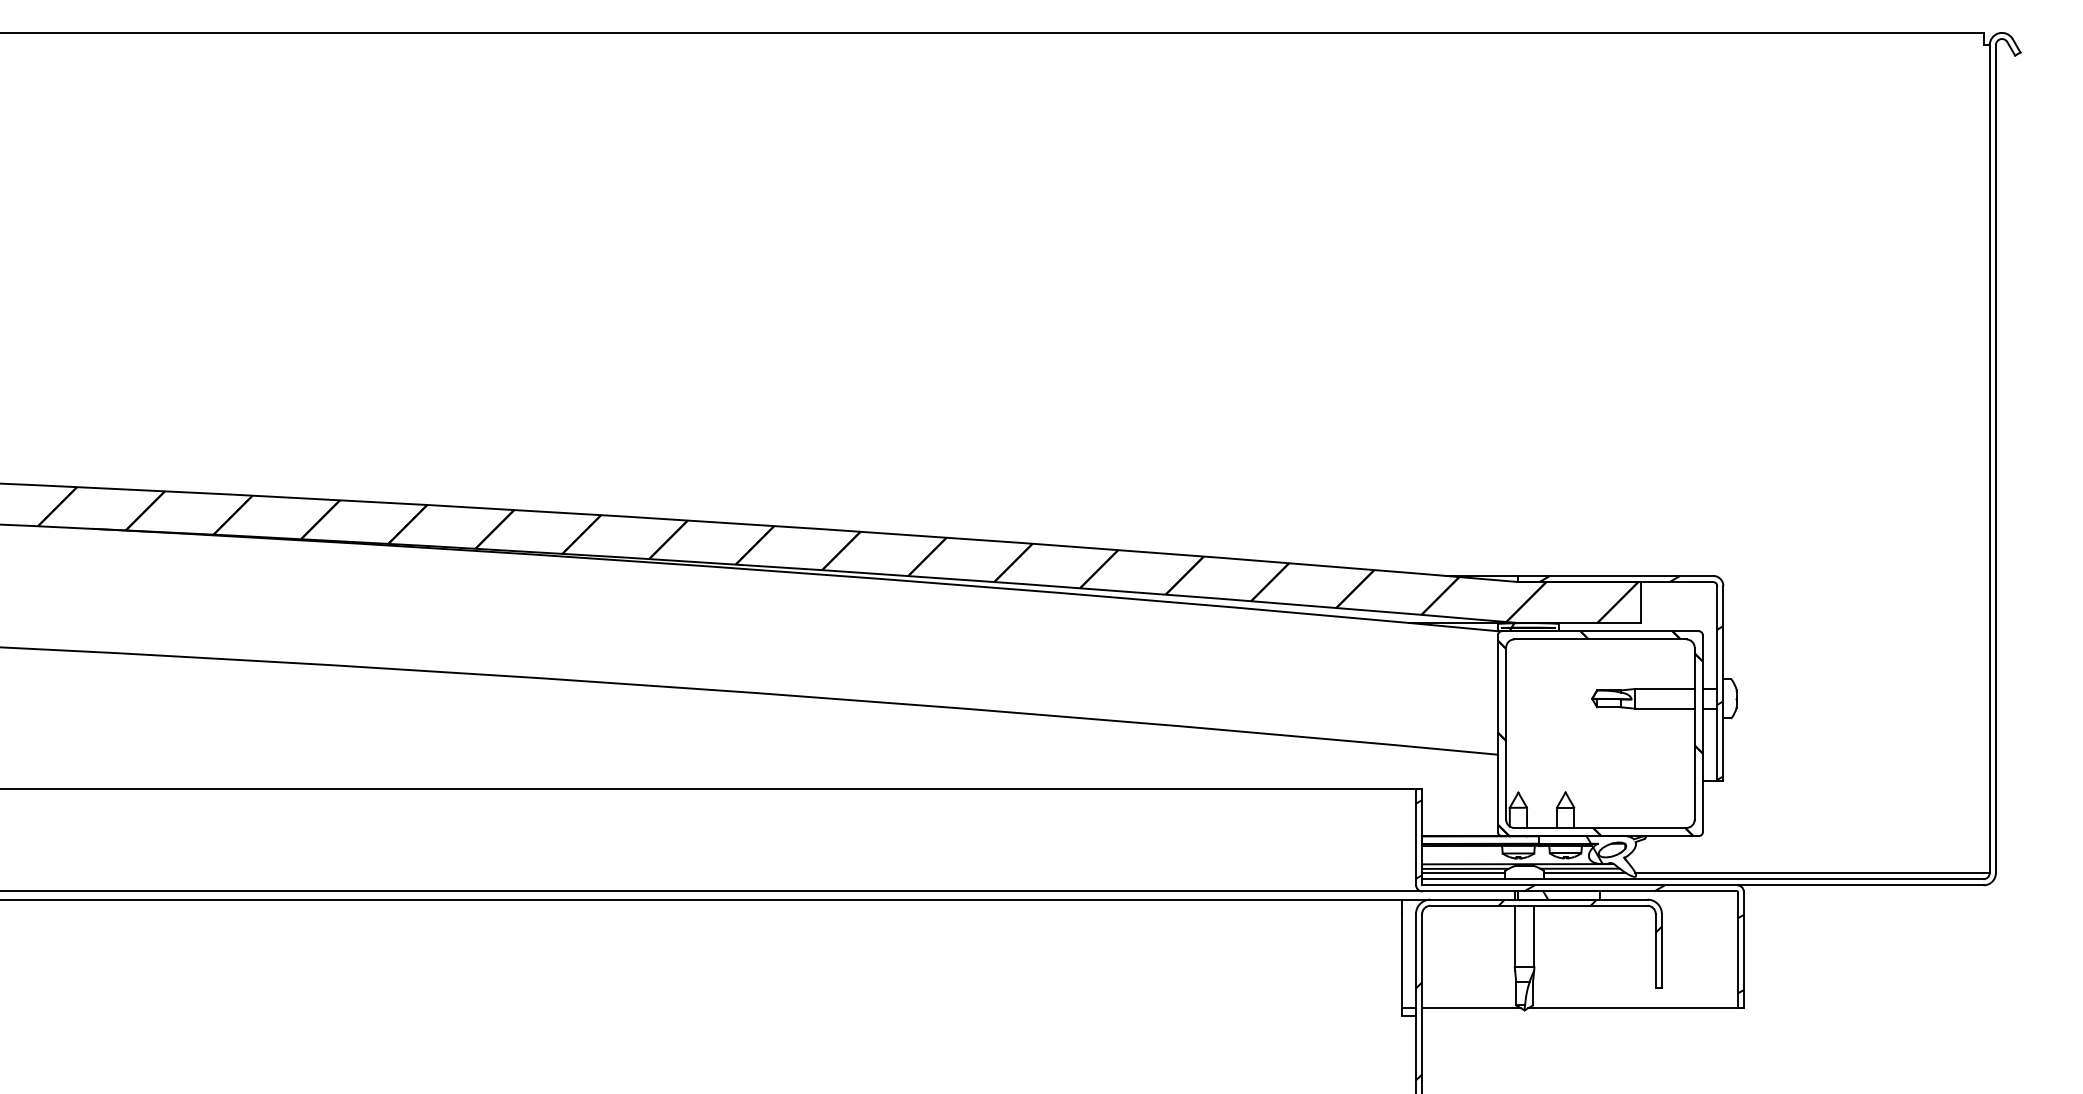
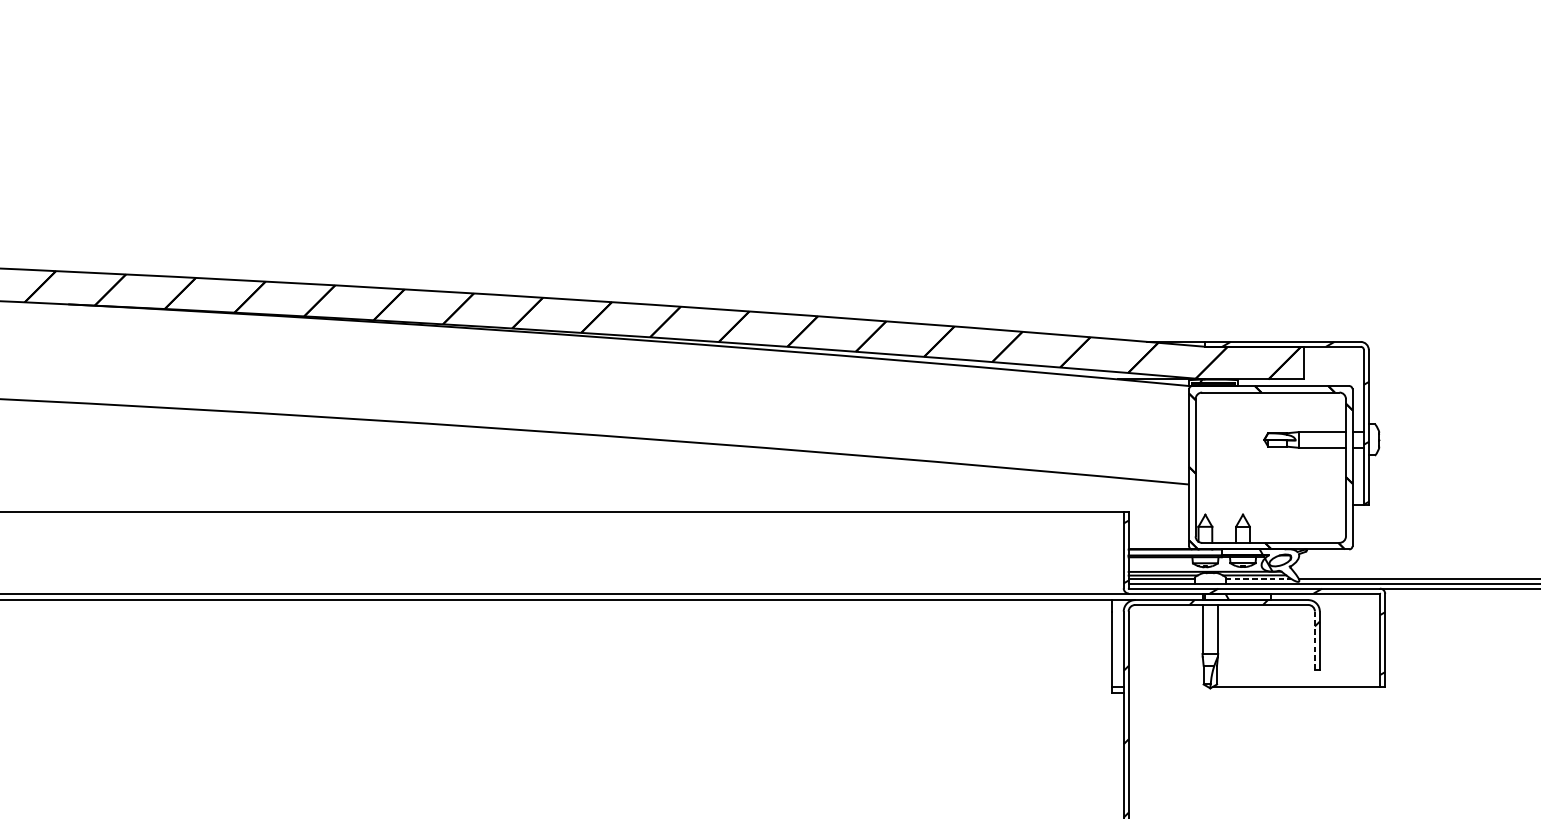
line: (1584, 873) -> (1258, 579), solid -> dashed
line: (1655, 950) -> (1314, 640), solid -> dashed
line: (1471, 1008) -> (1167, 686), removed

